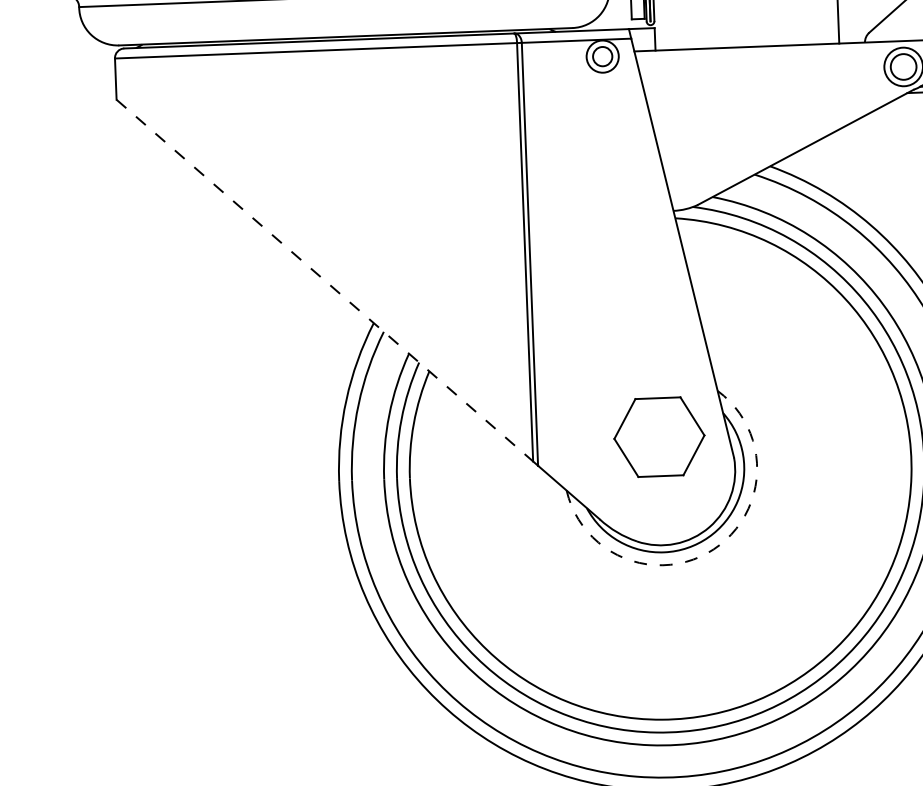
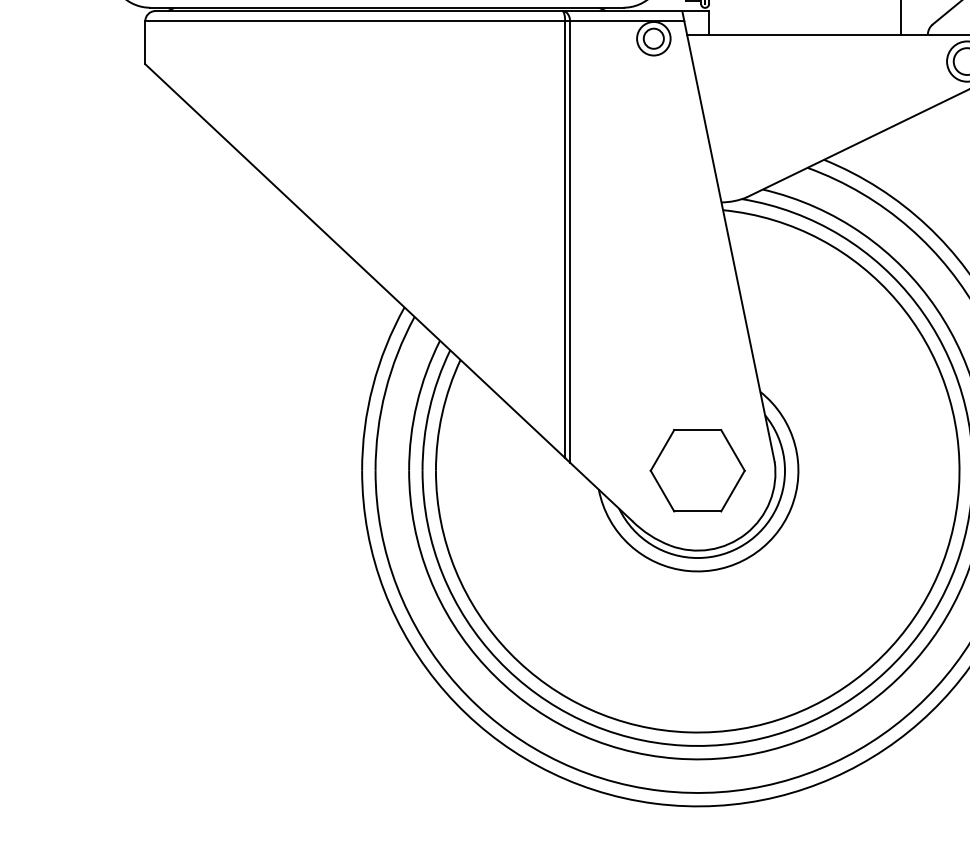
line: (325, 280) -> (355, 261), dashed -> solid
part: (659, 436) -> (697, 470), moved
arc: (713, 549) -> (749, 556), dashed -> solid

